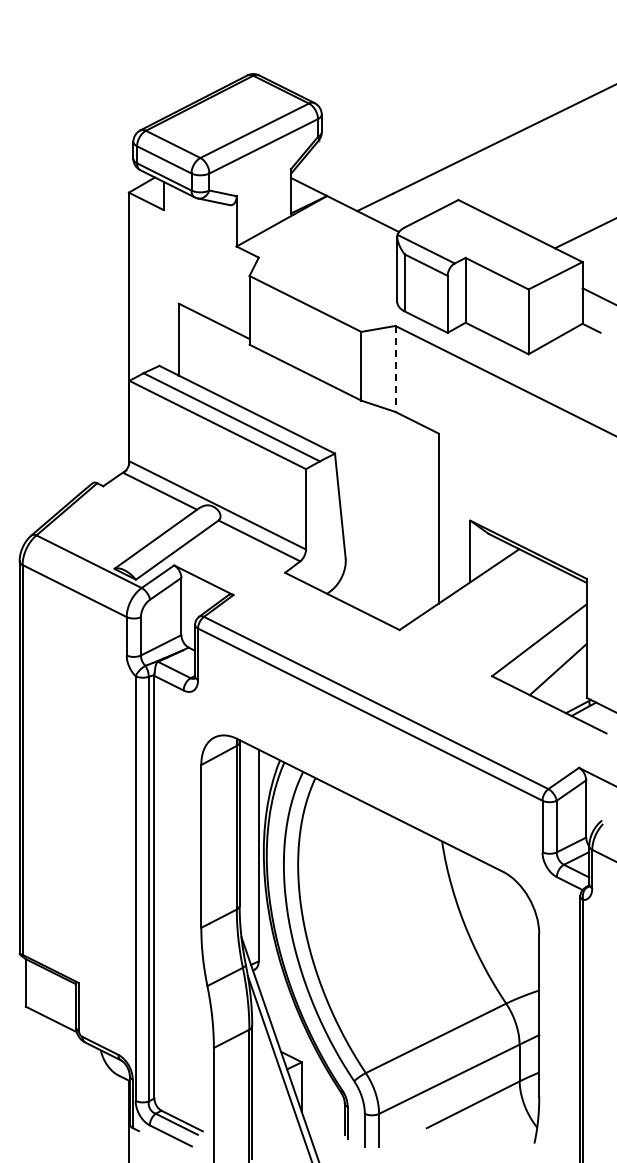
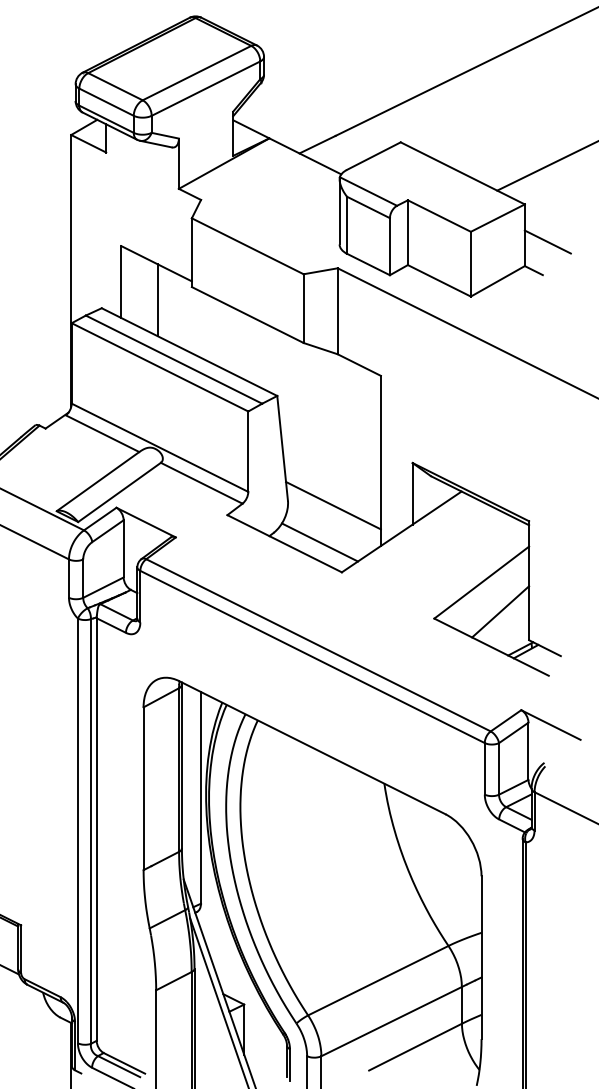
line: (215, 357) -> (157, 299), added
line: (395, 368) -> (337, 310), dashed -> solid
line: (390, 563) -> (332, 505), added
line: (377, 600) -> (319, 542), added

